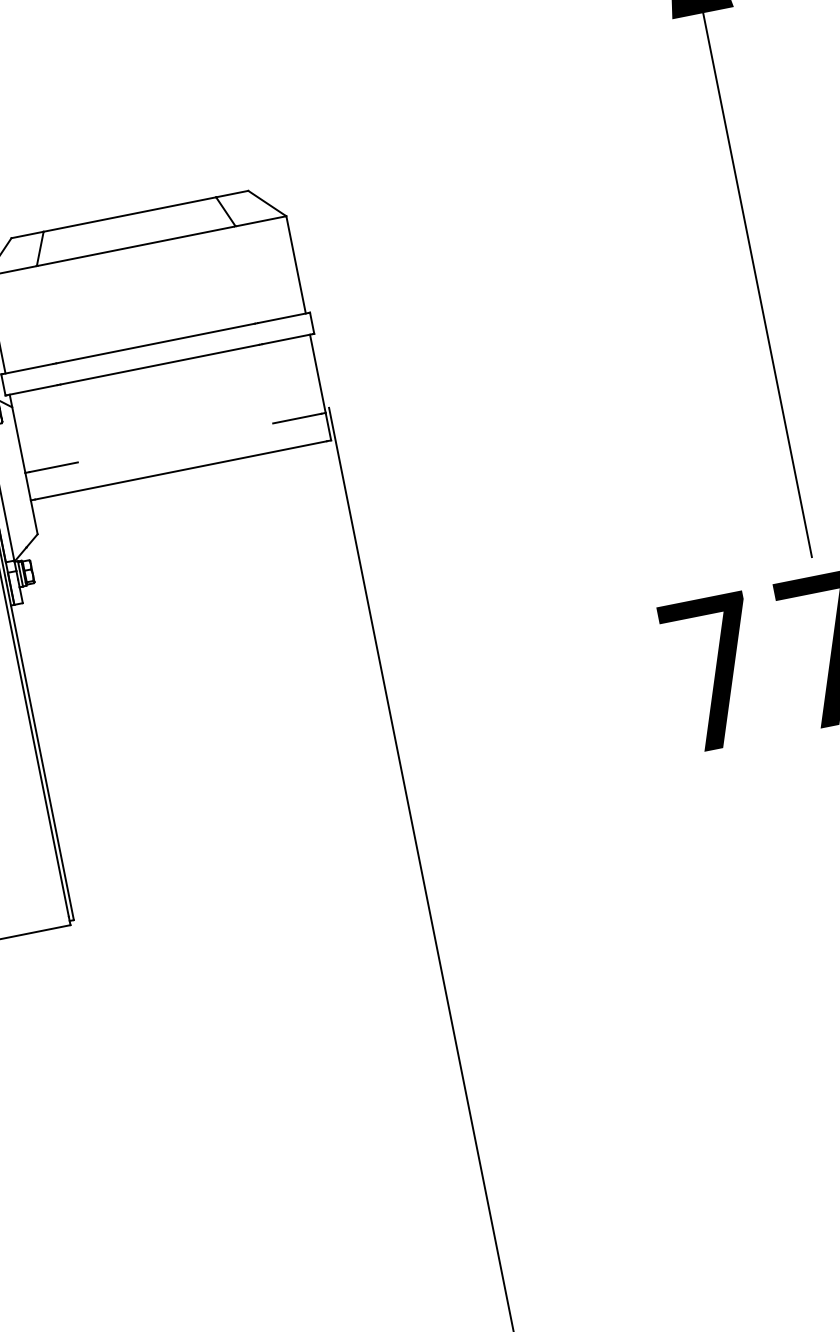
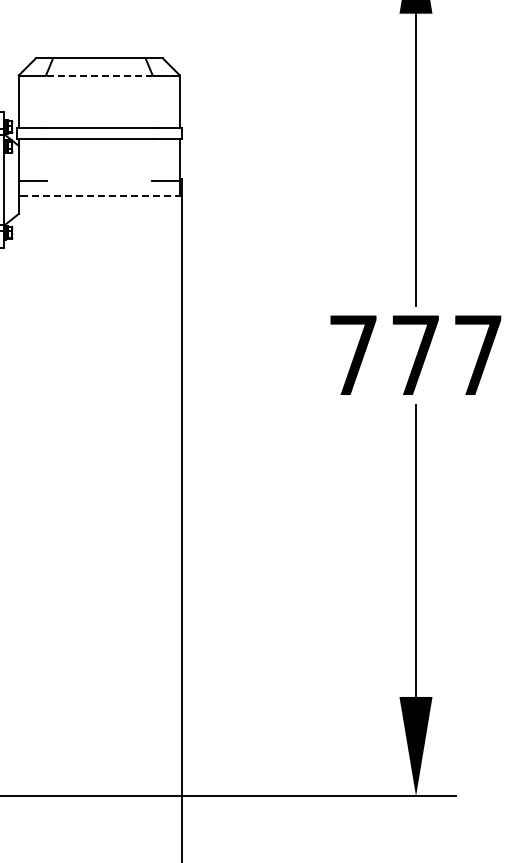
line: (136, 246) -> (99, 75), solid -> dashed
line: (181, 469) -> (99, 195), solid -> dashed

